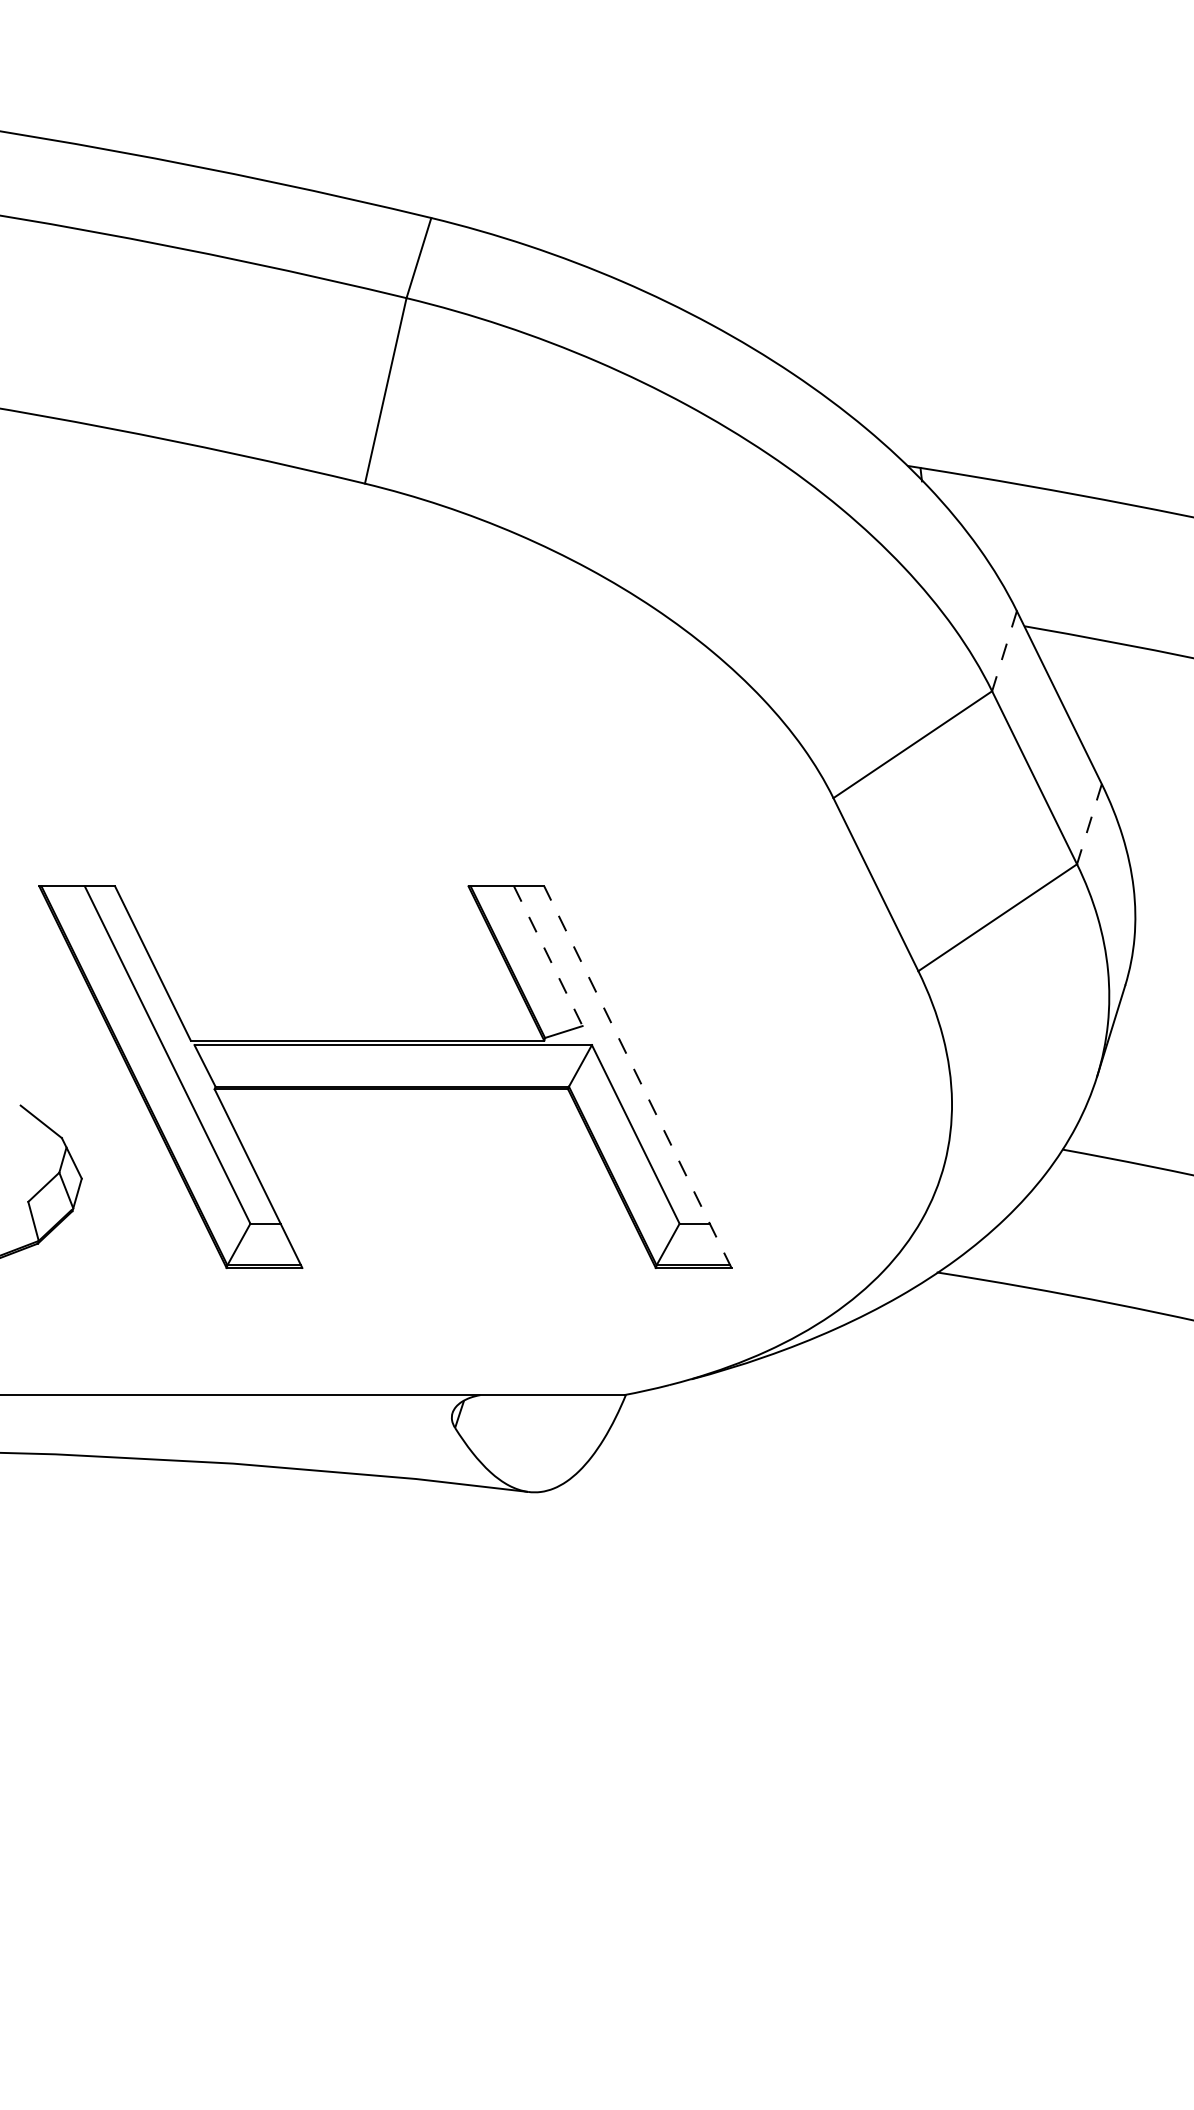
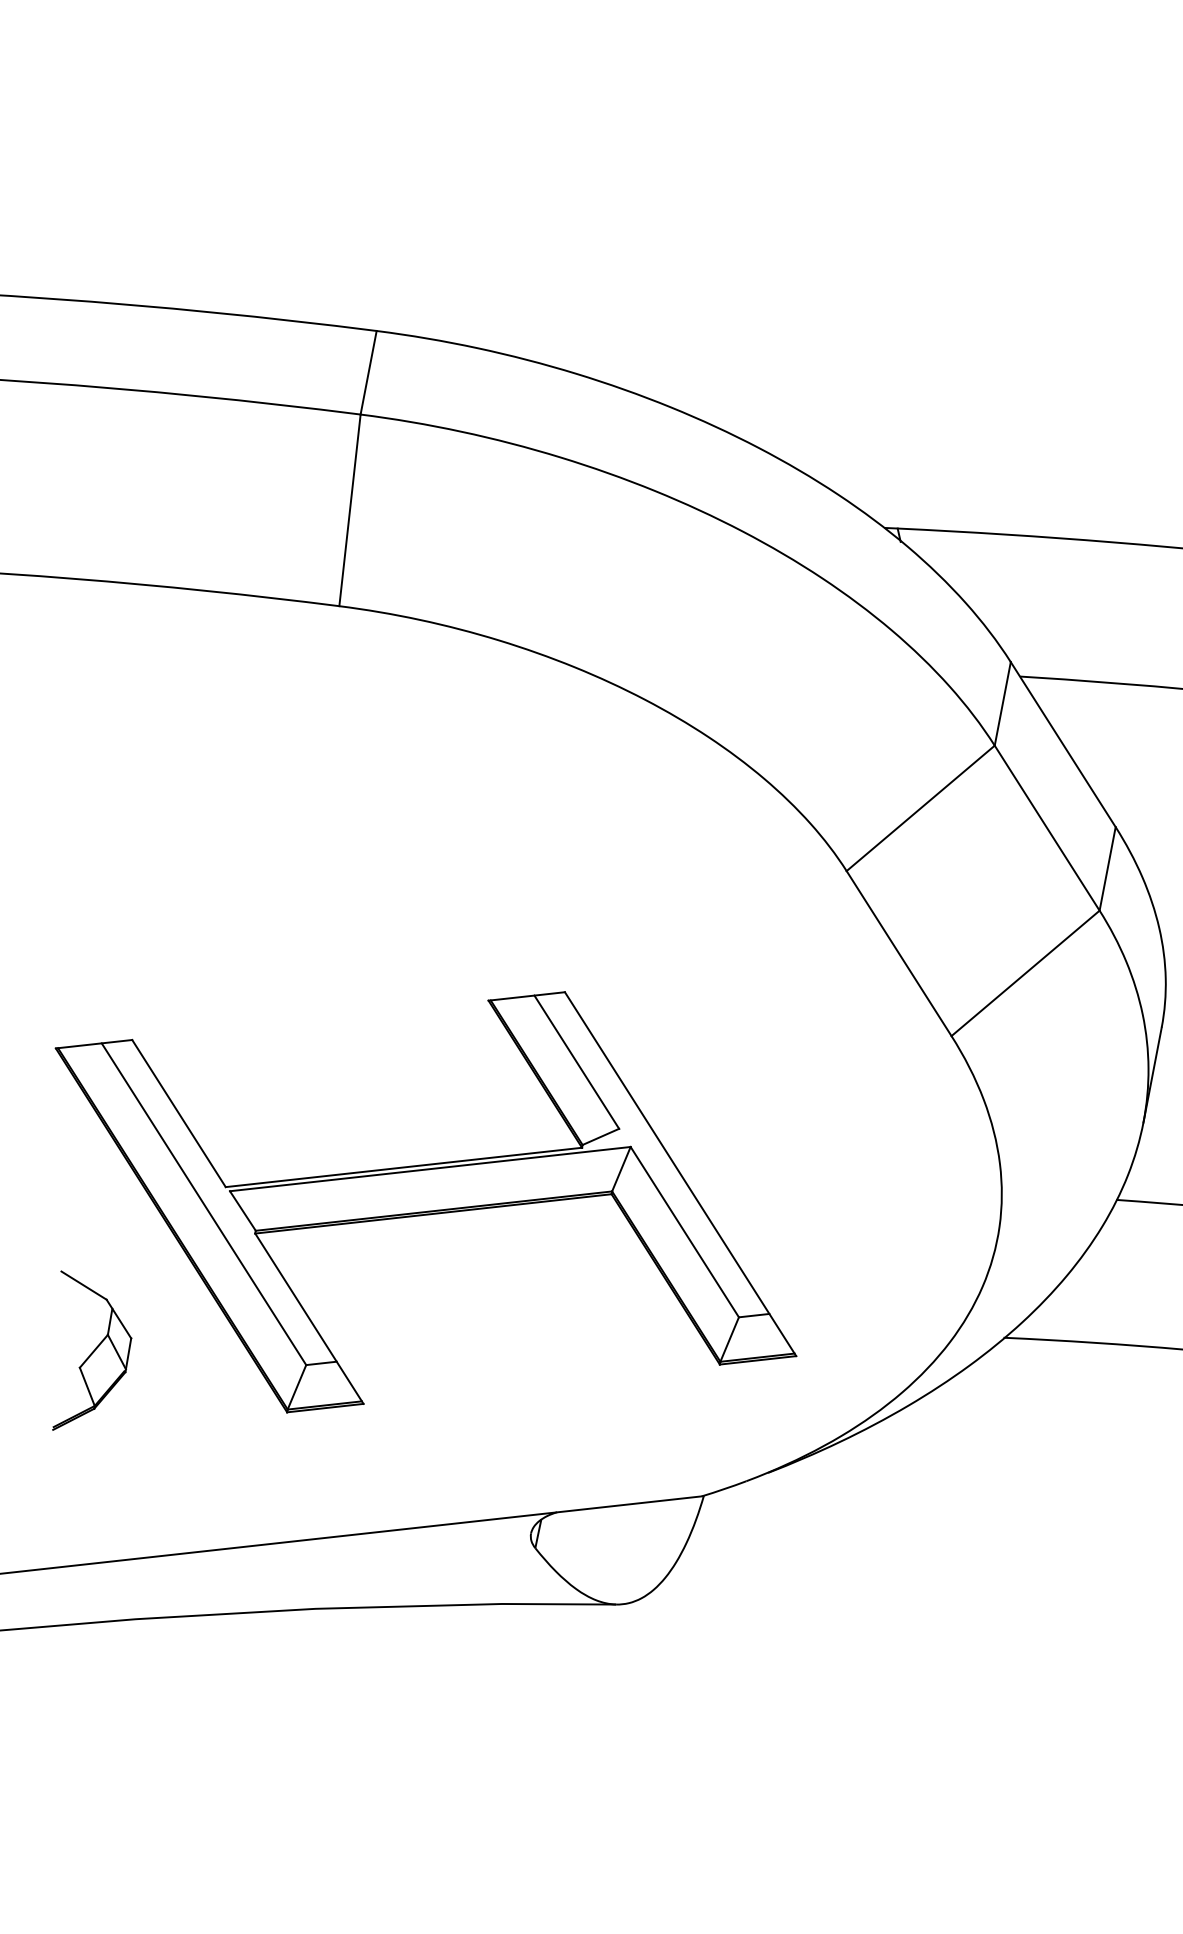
line: (1004, 651) -> (1002, 704), dashed -> solid
line: (1089, 824) -> (1107, 869), dashed -> solid
line: (548, 956) -> (577, 1062), dashed -> solid
line: (637, 1077) -> (680, 1174), dashed -> solid

